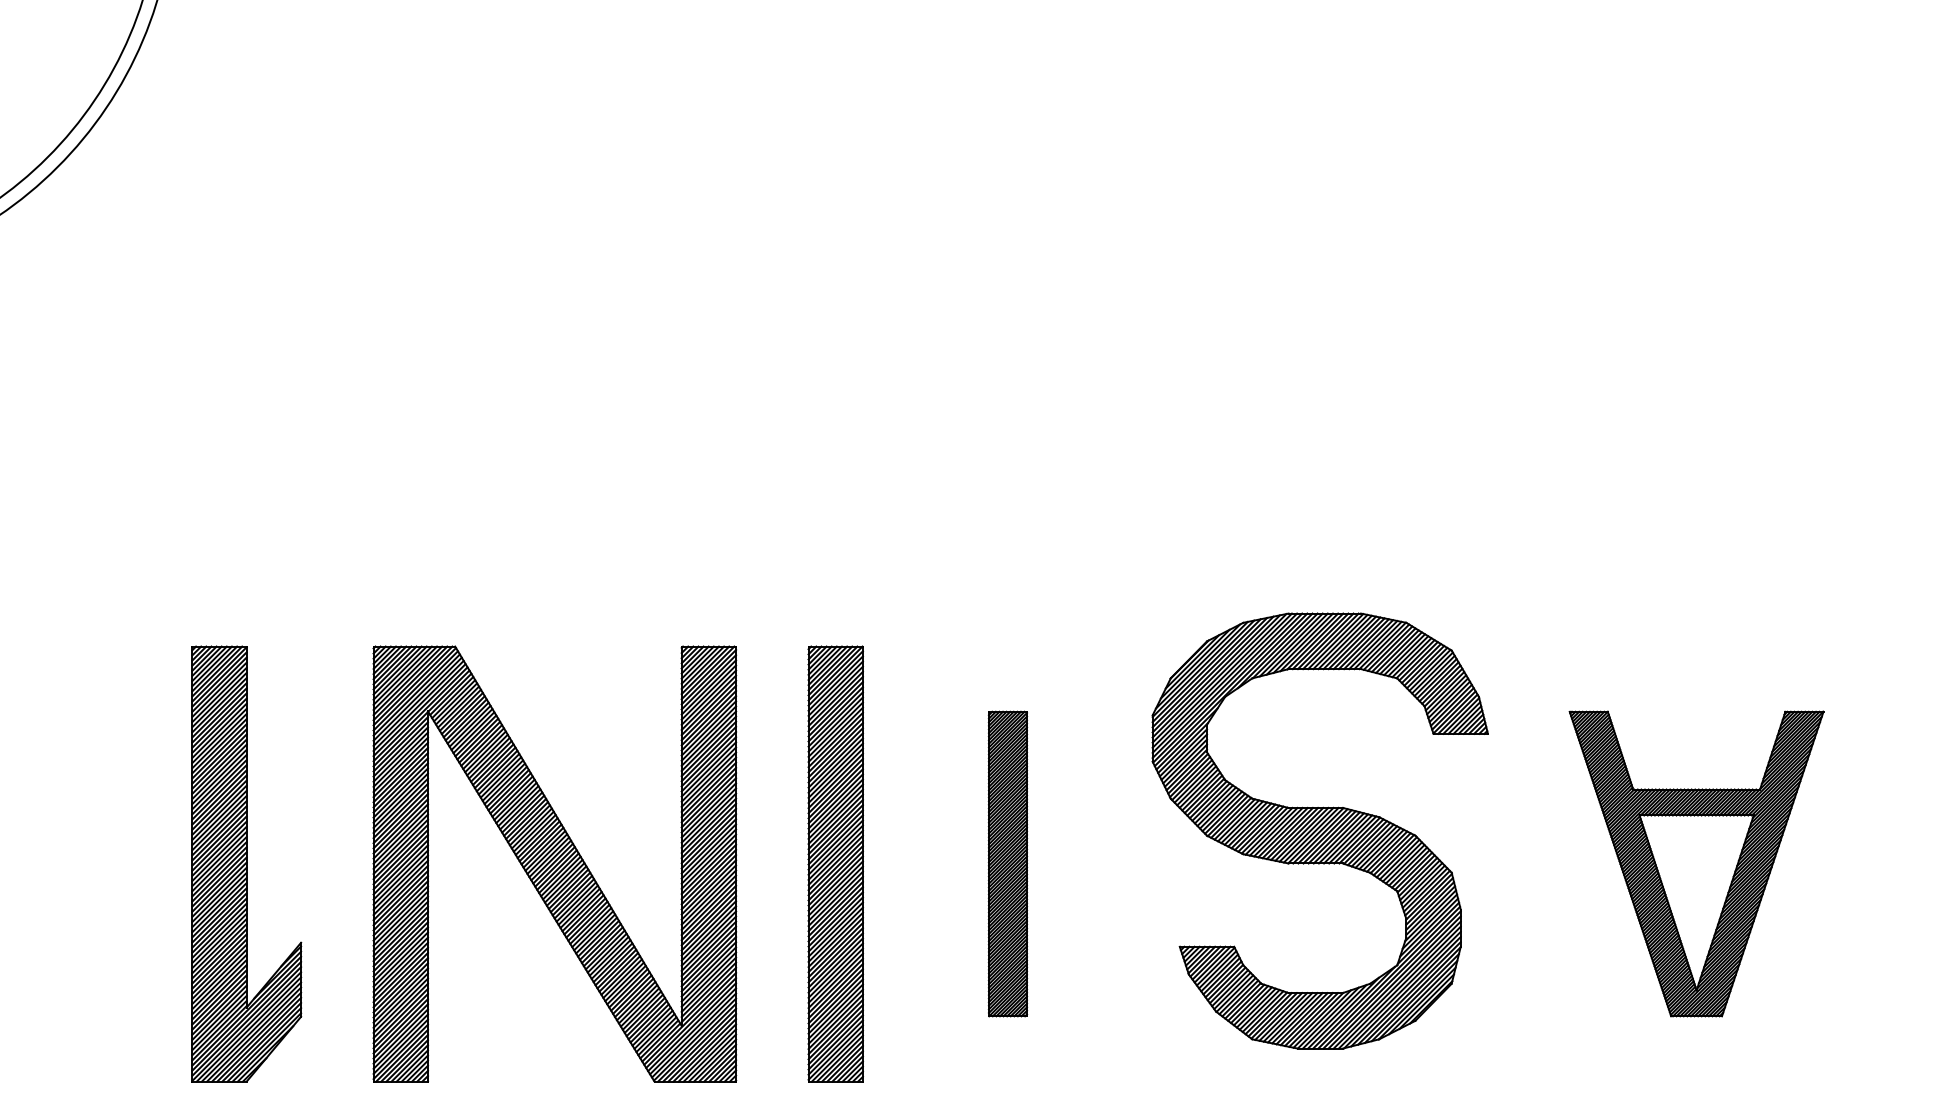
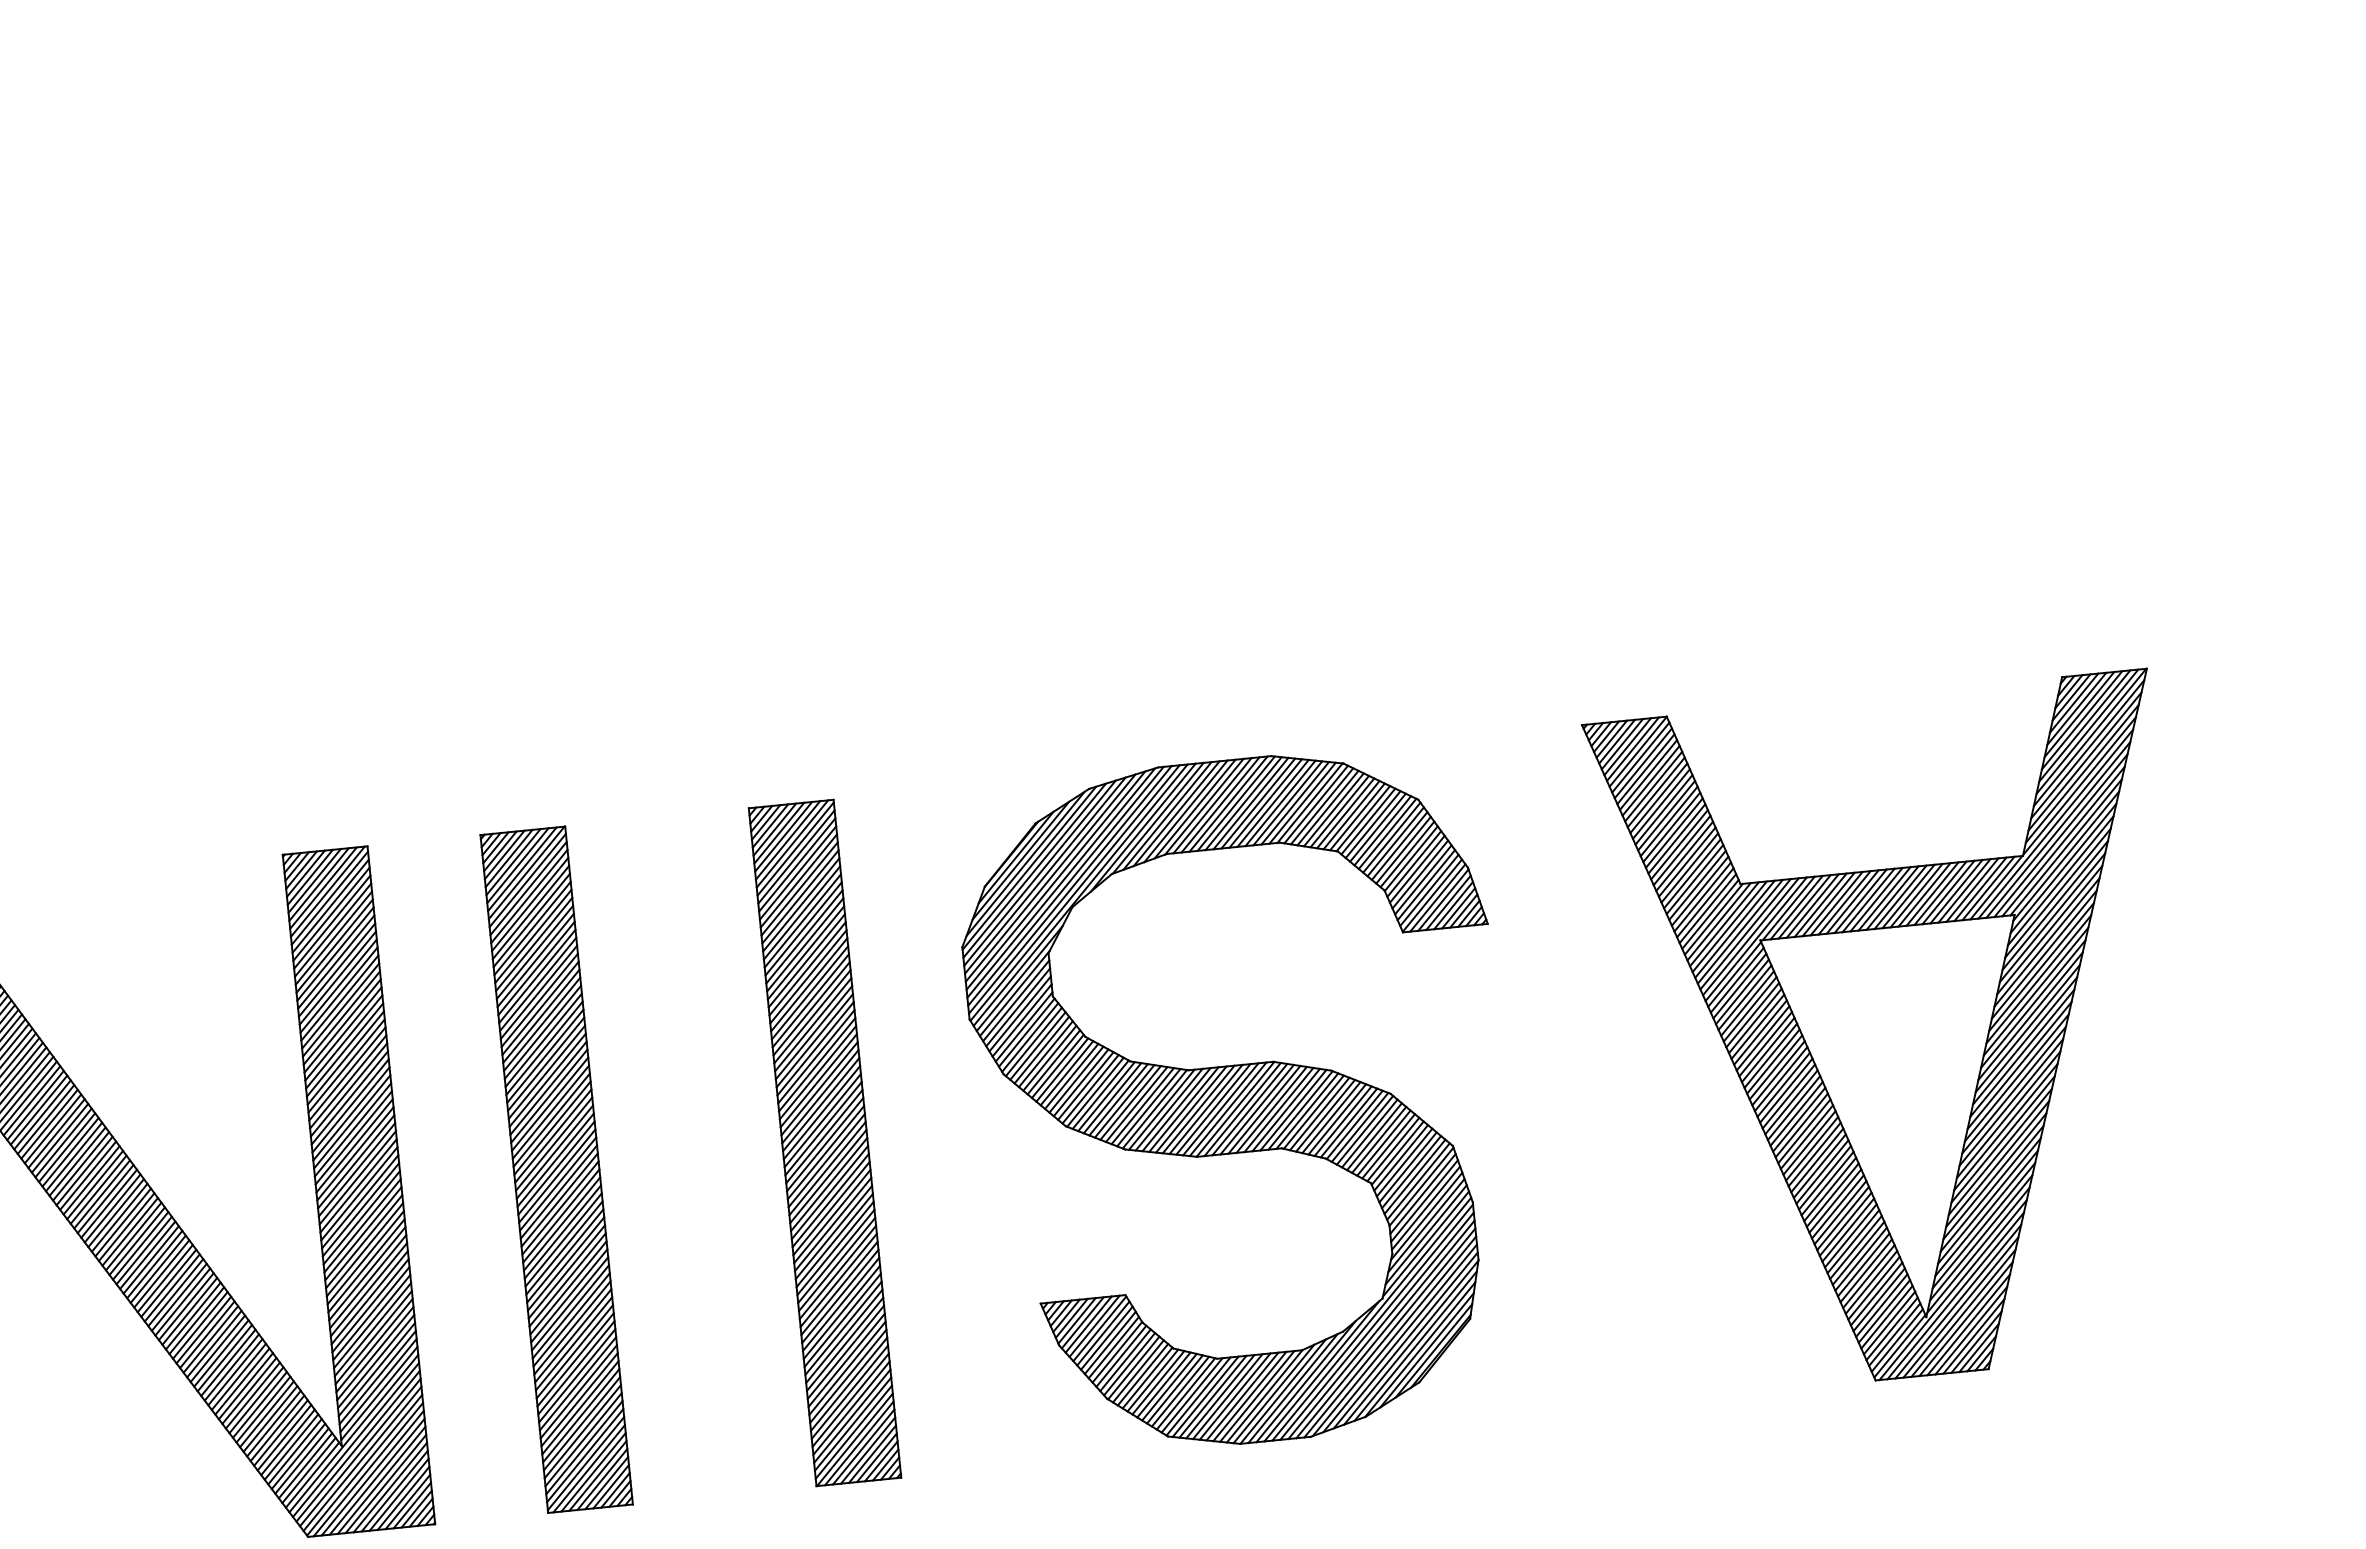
part: (1319, 830) -> (1240, 1100), moved
part: (1007, 863) -> (824, 1142), size x1.43
part: (1696, 863) -> (1897, 1034), size x1.43

